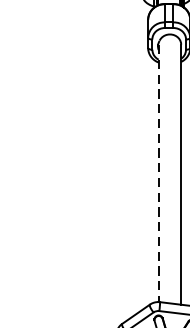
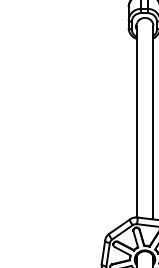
line: (158, 173) -> (136, 121), dashed -> solid

